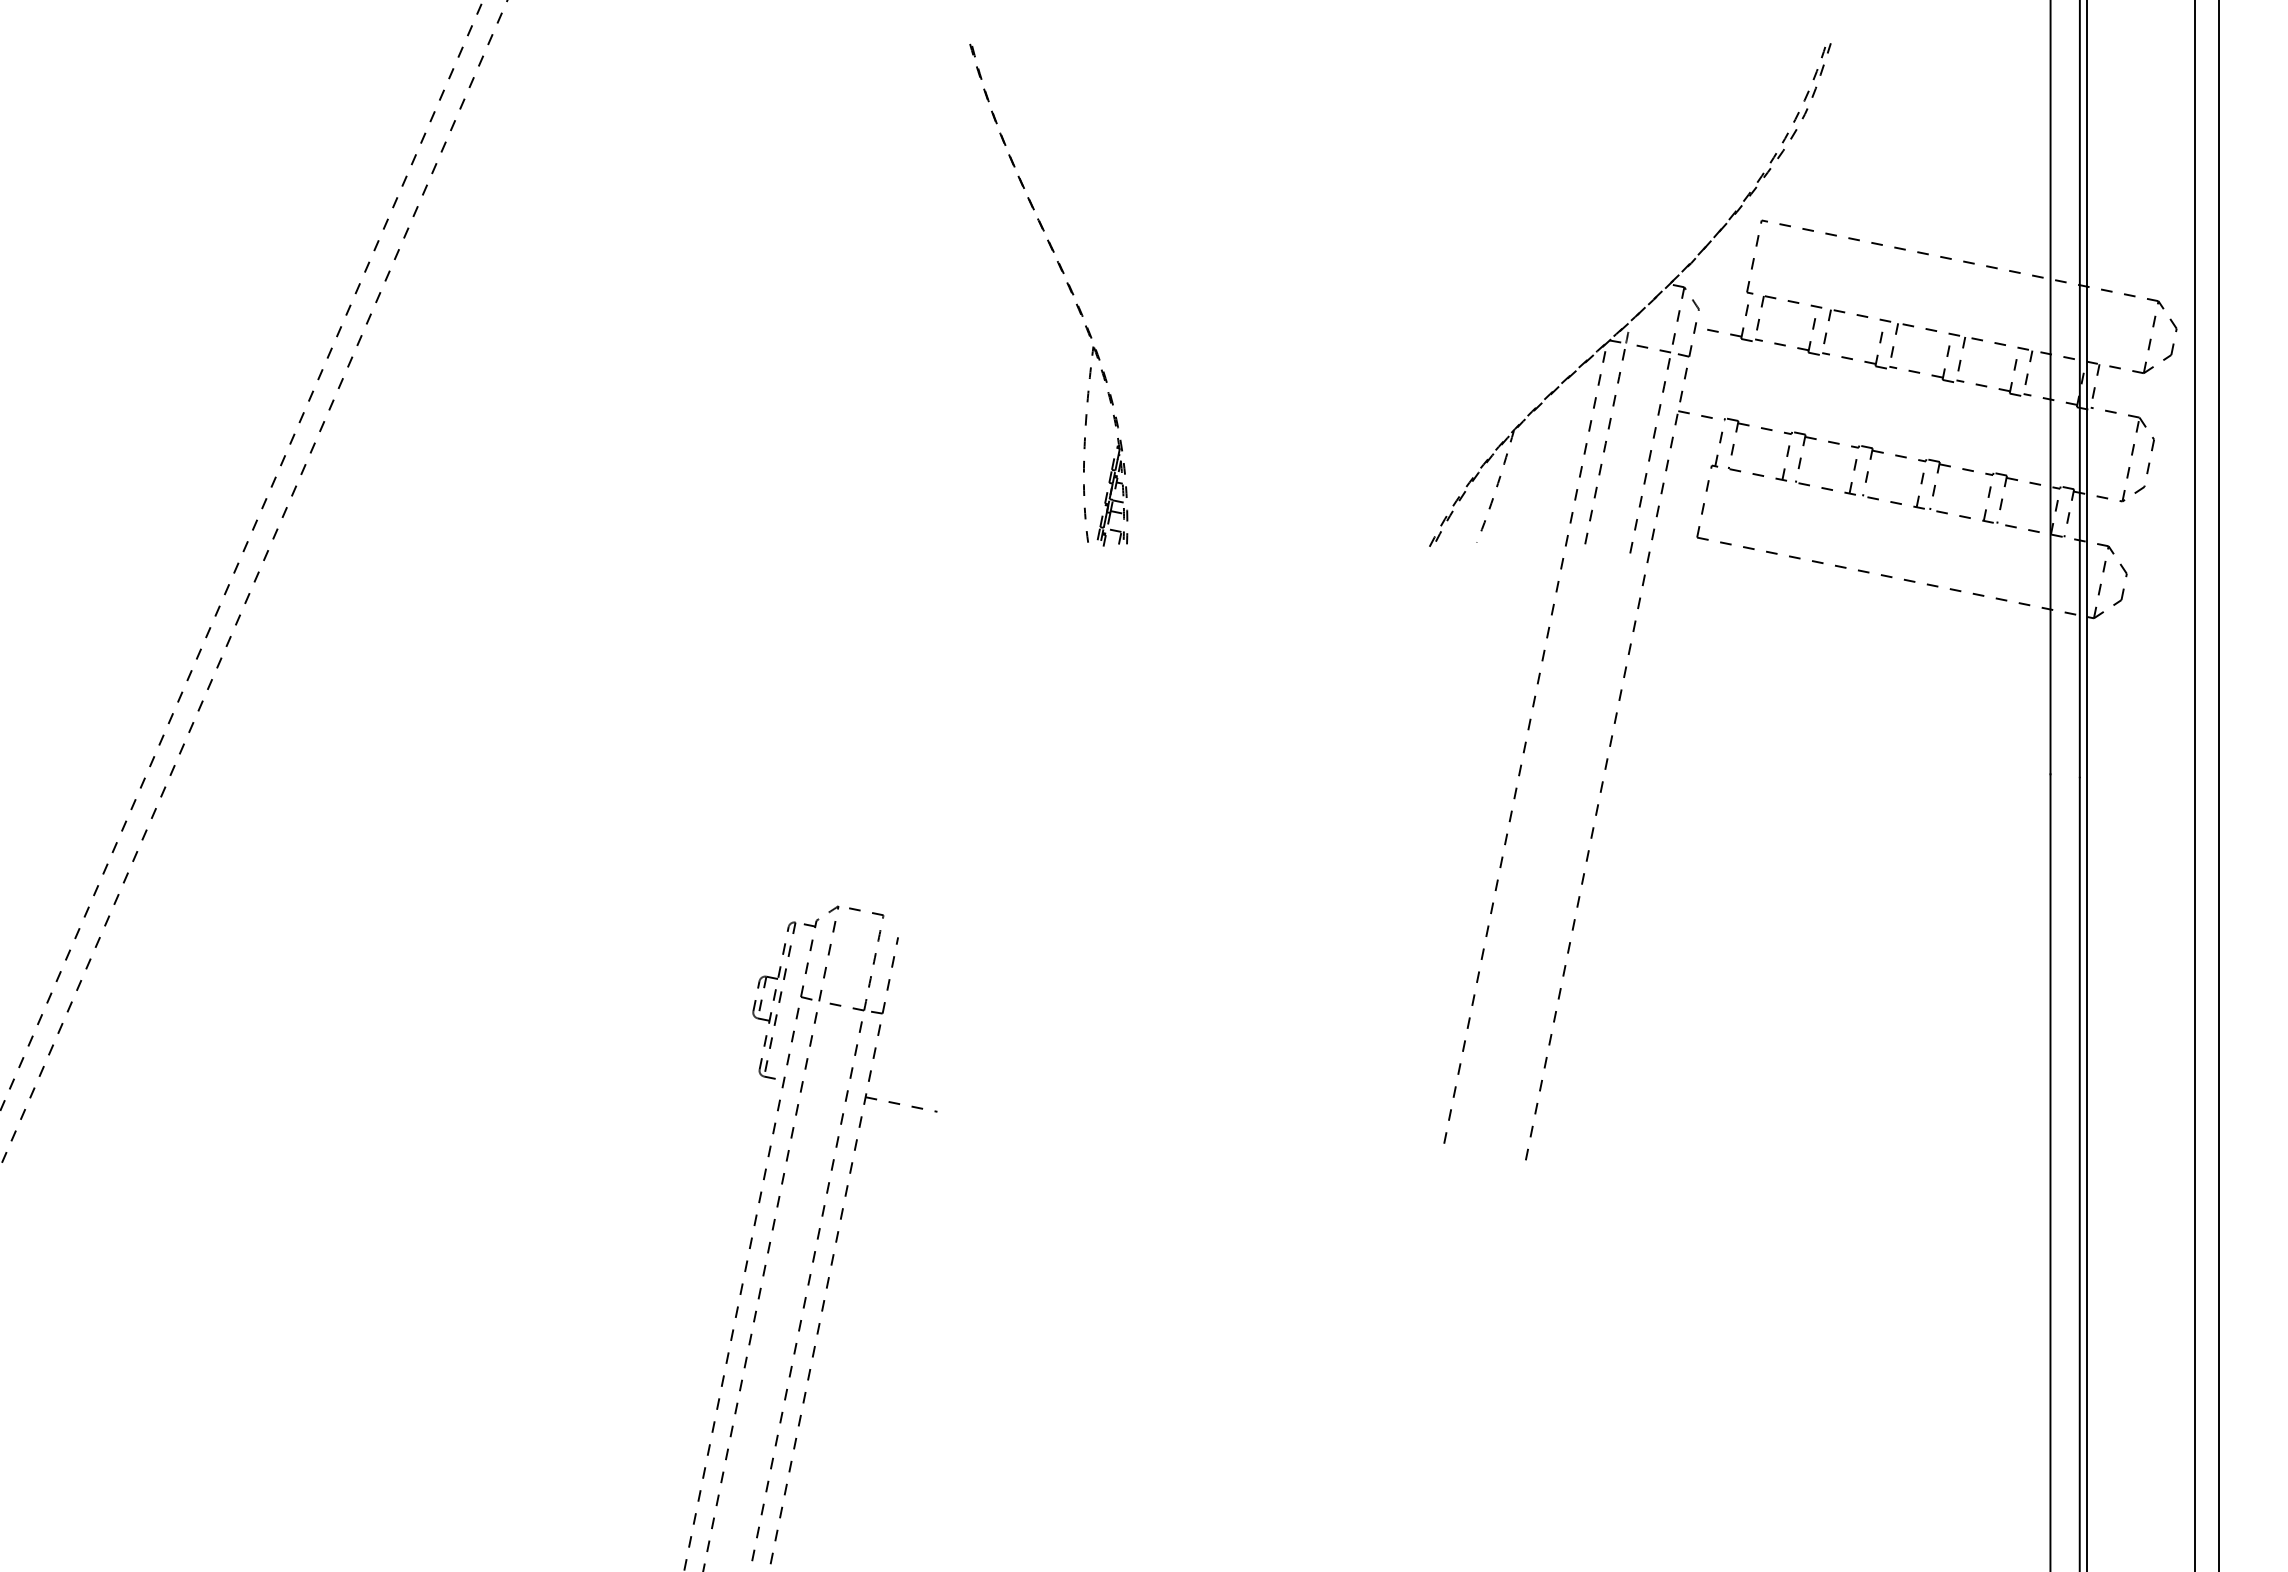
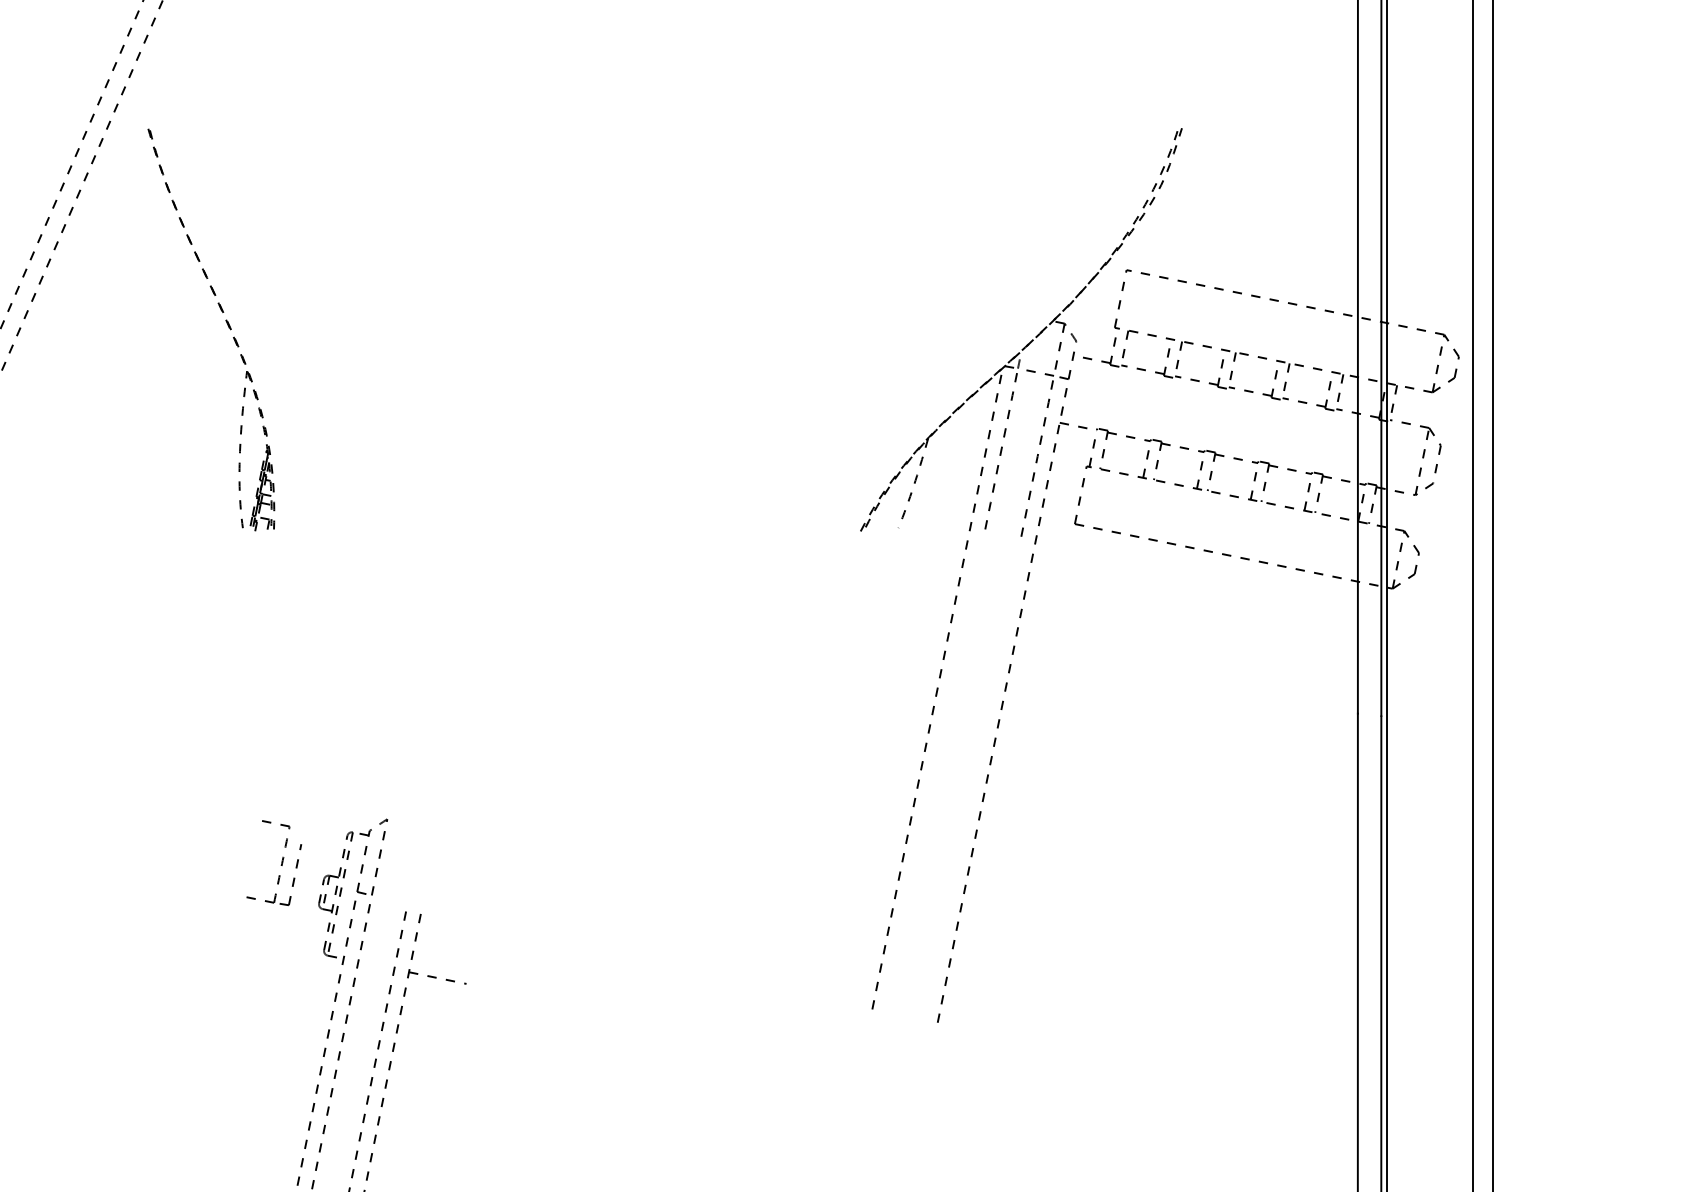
part: (1068, 288) -> (227, 324), moved
part: (872, 963) -> (280, 865), moved

